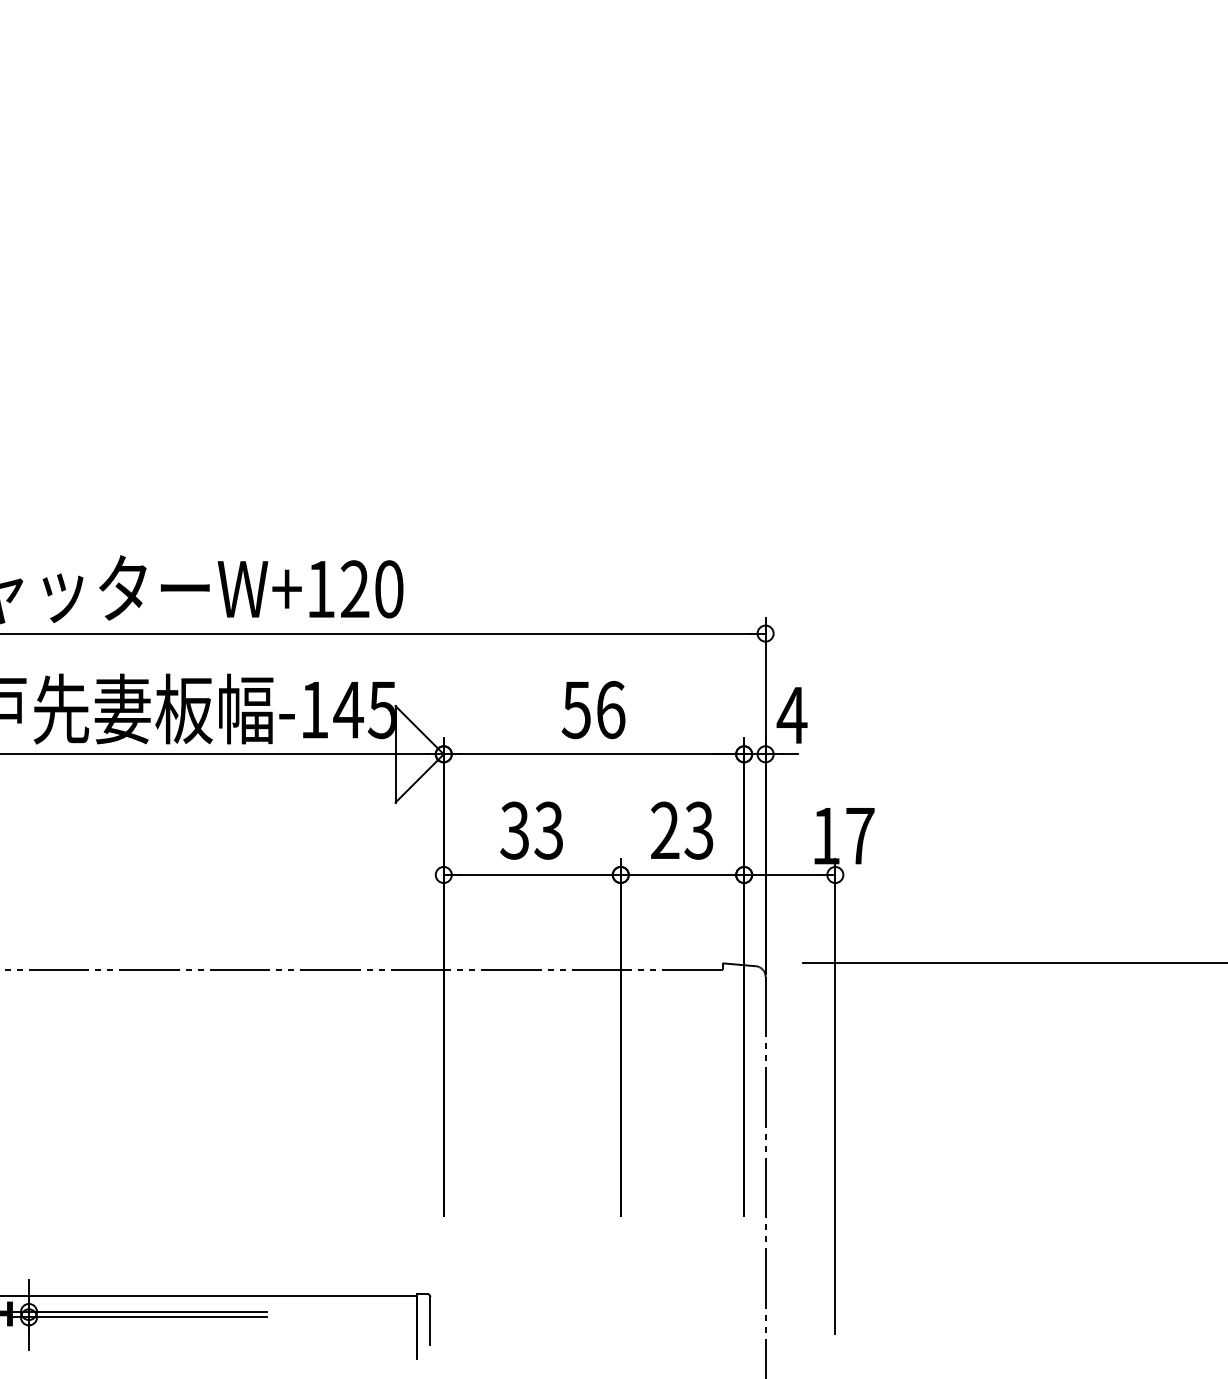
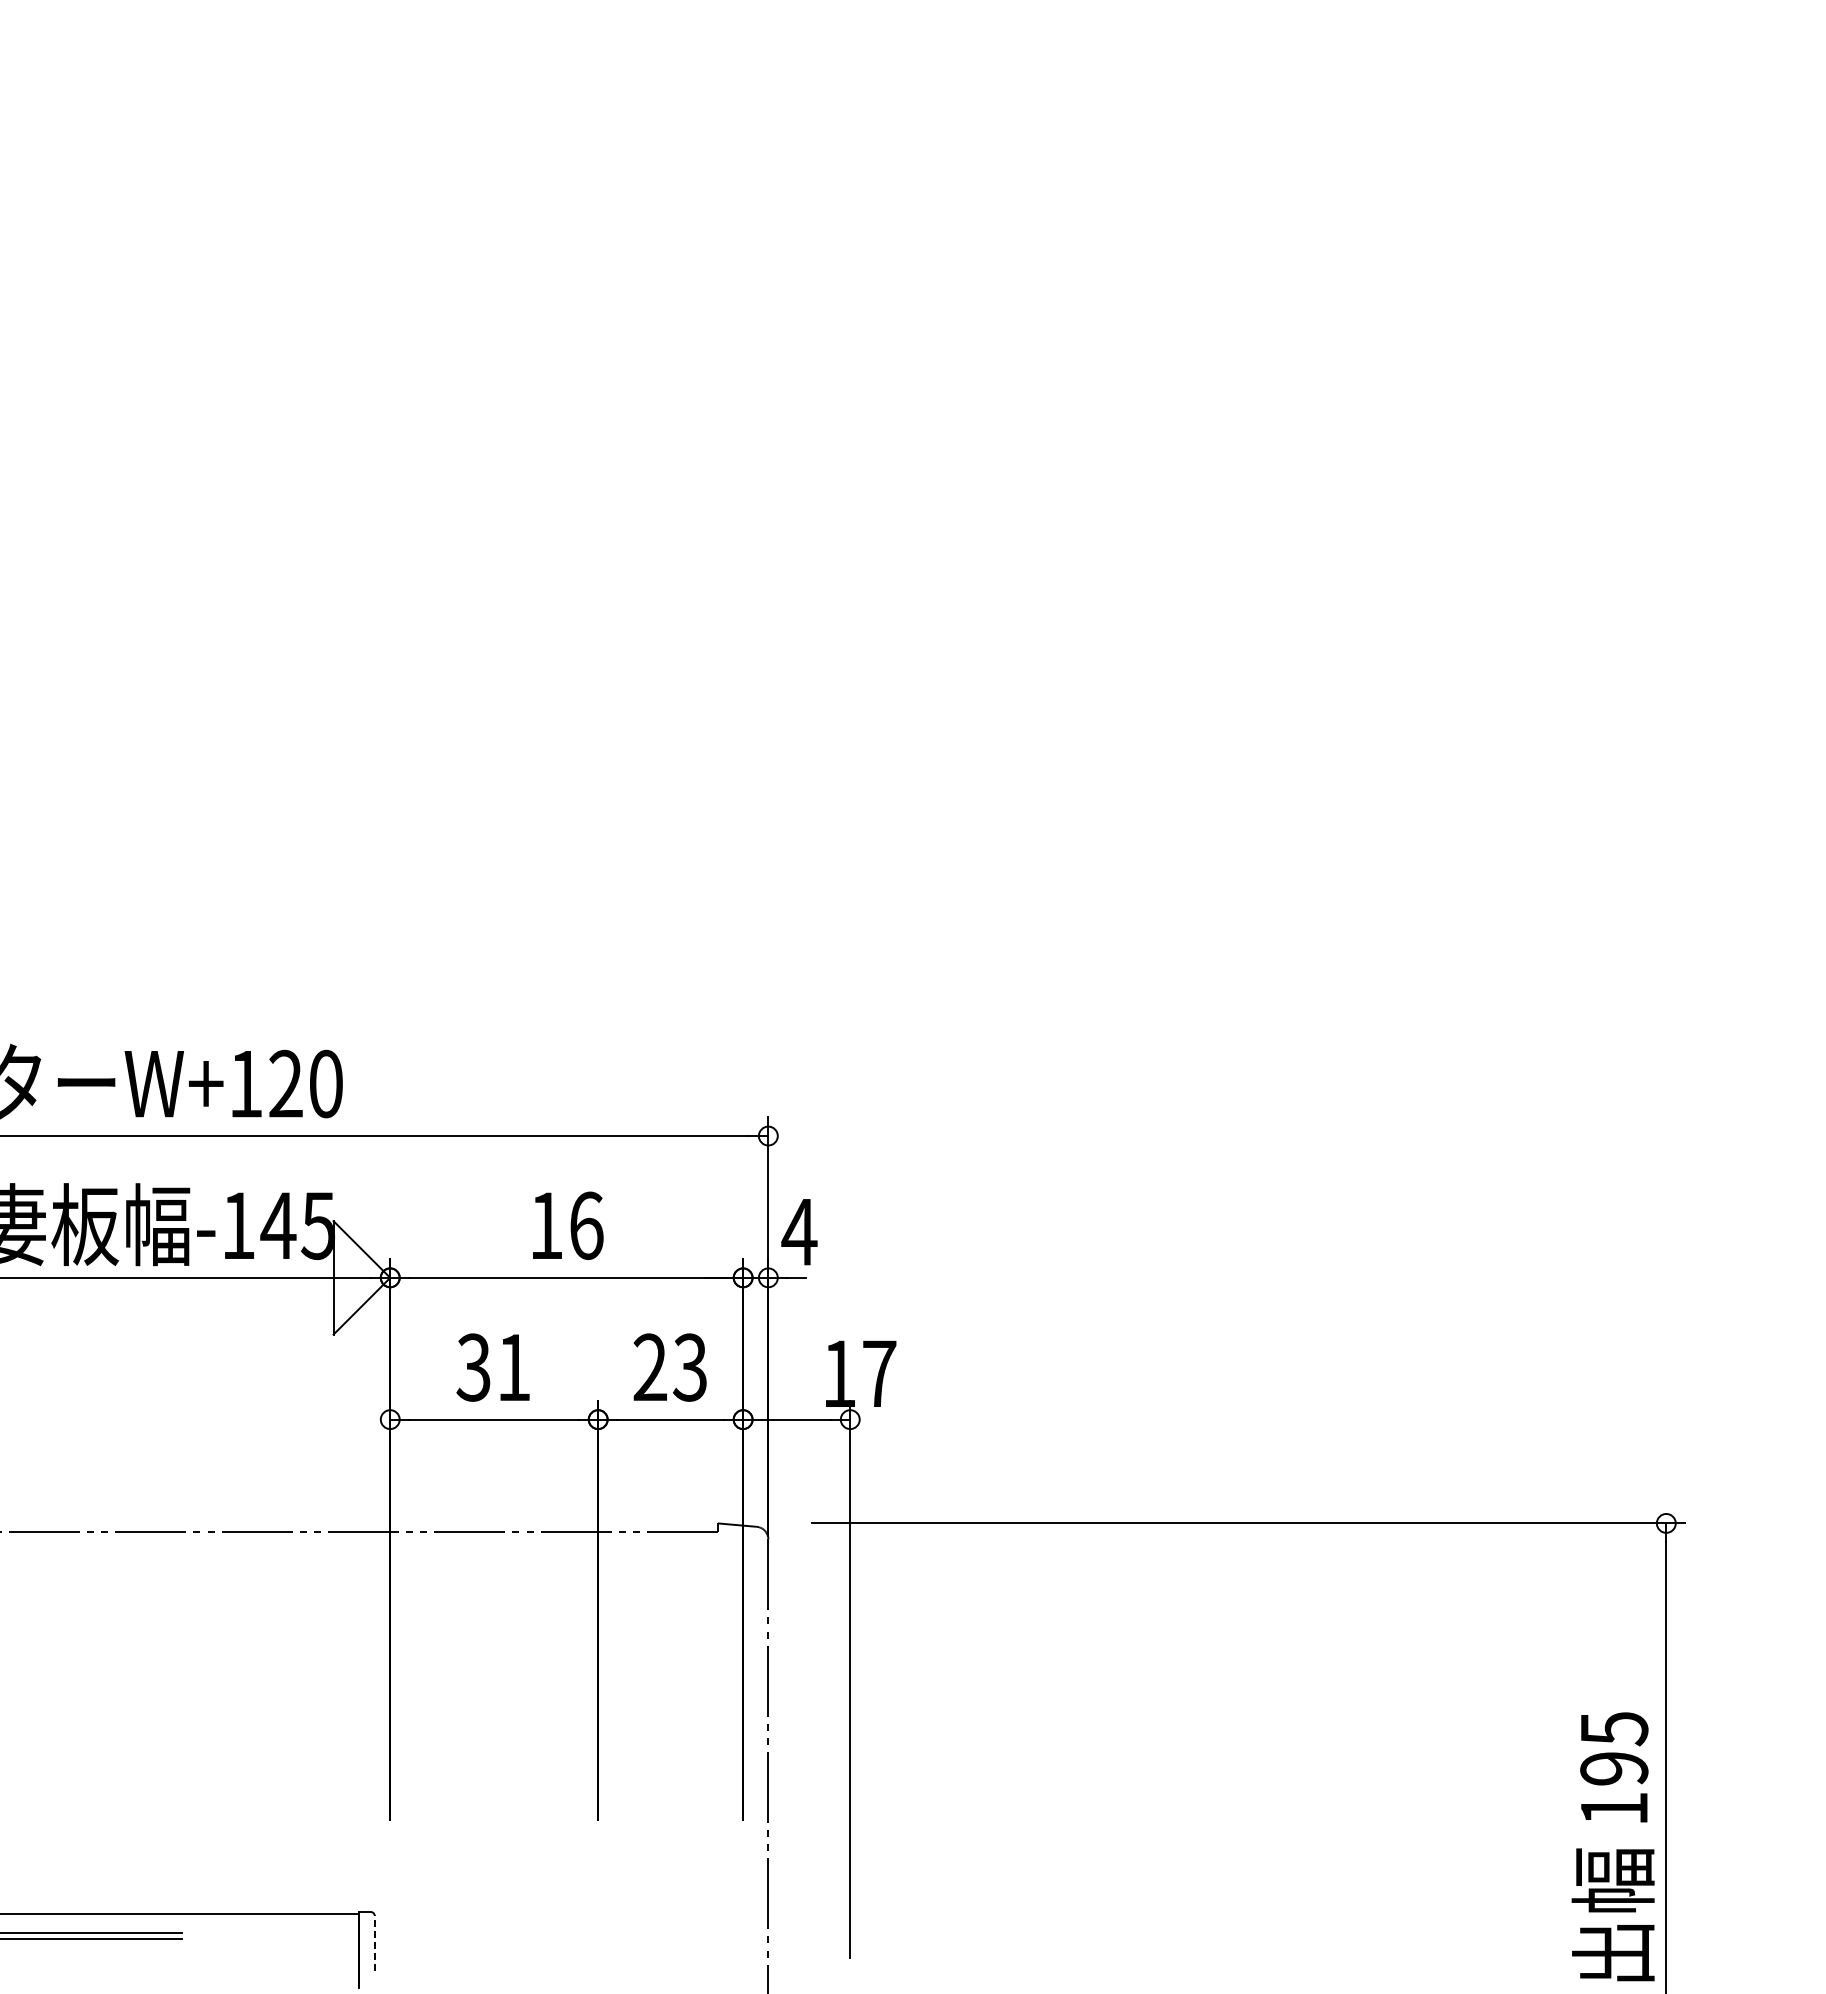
text: (575, 710) -> (545, 1226), 56 -> 16
text: (548, 830) -> (513, 1367), 33 -> 31
line: (430, 1320) -> (374, 1942), solid -> dashed

